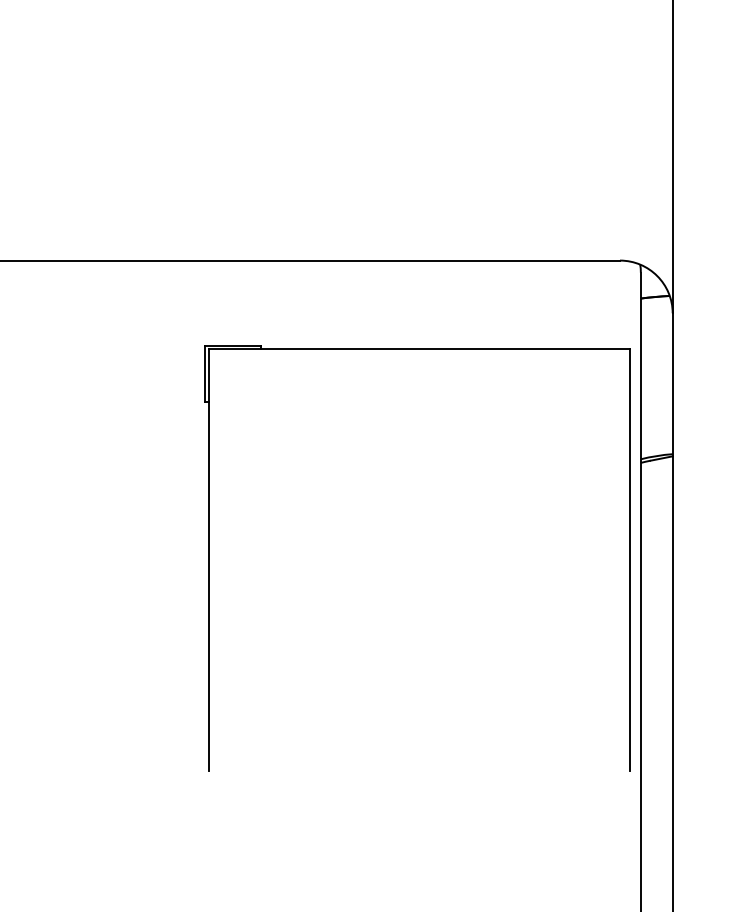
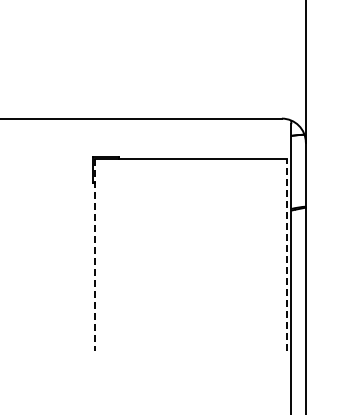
line: (208, 559) -> (94, 254), solid -> dashed
line: (630, 559) -> (286, 254), solid -> dashed

